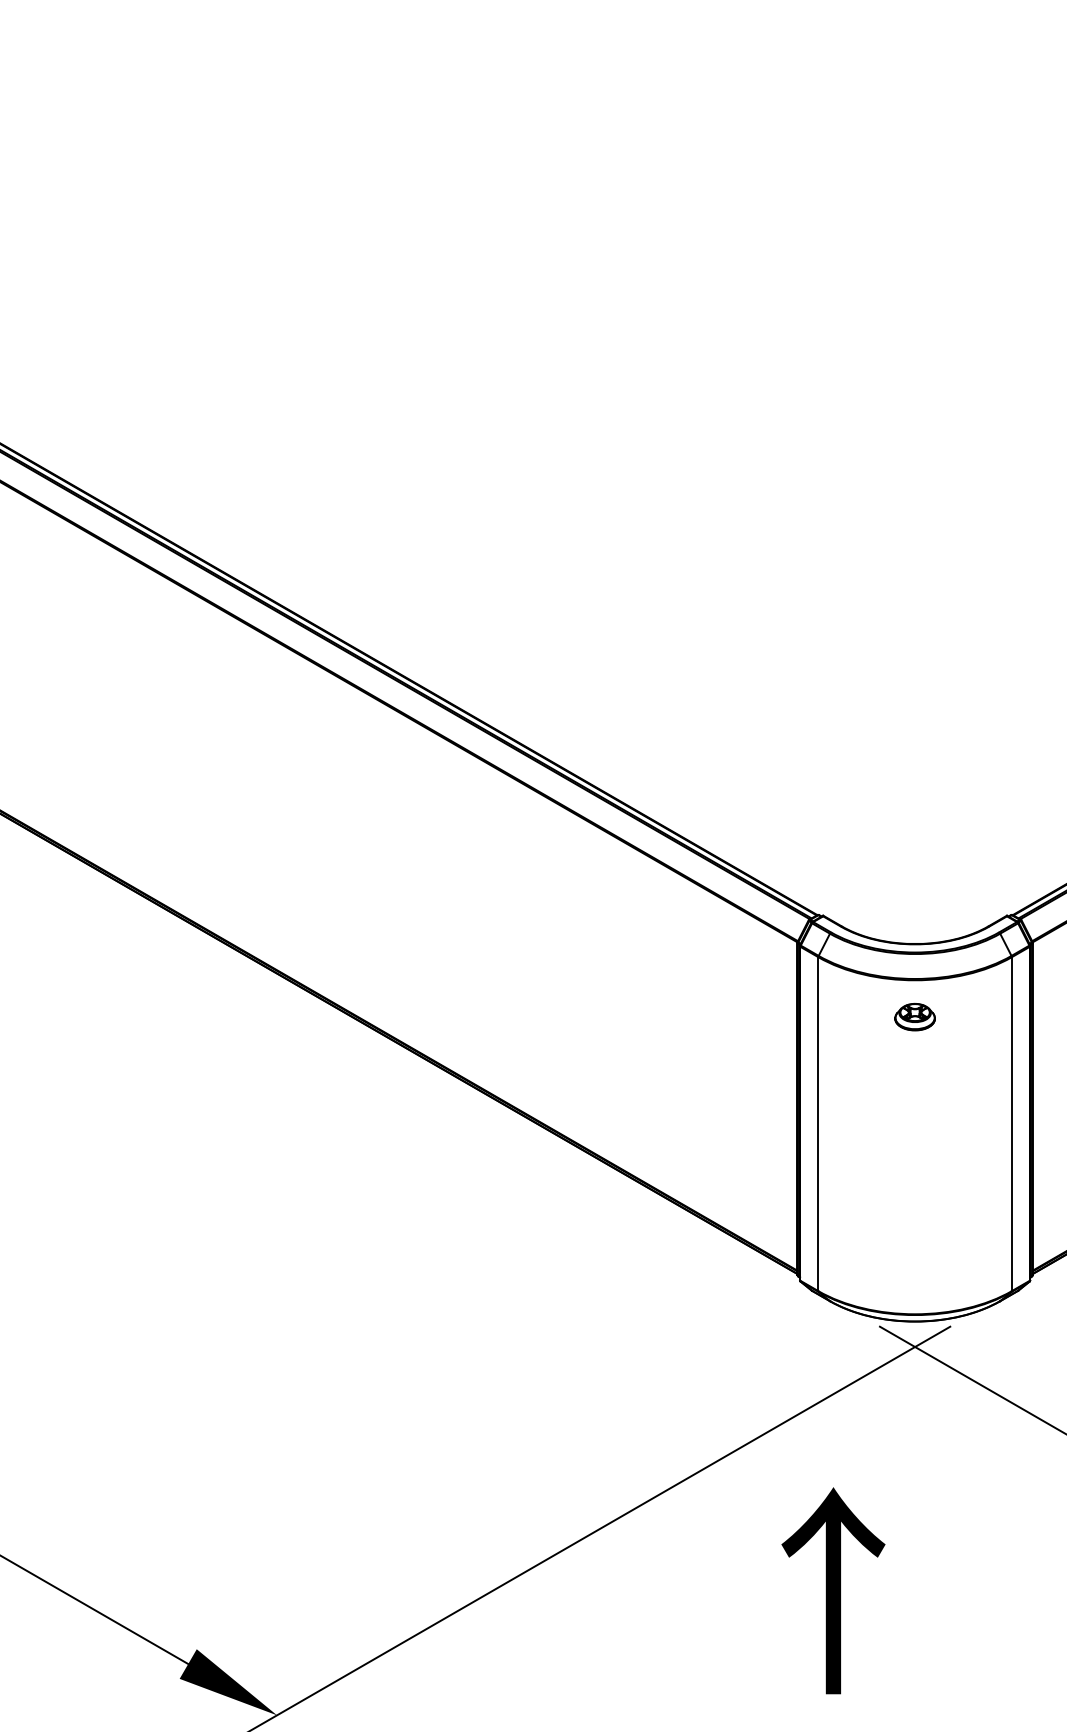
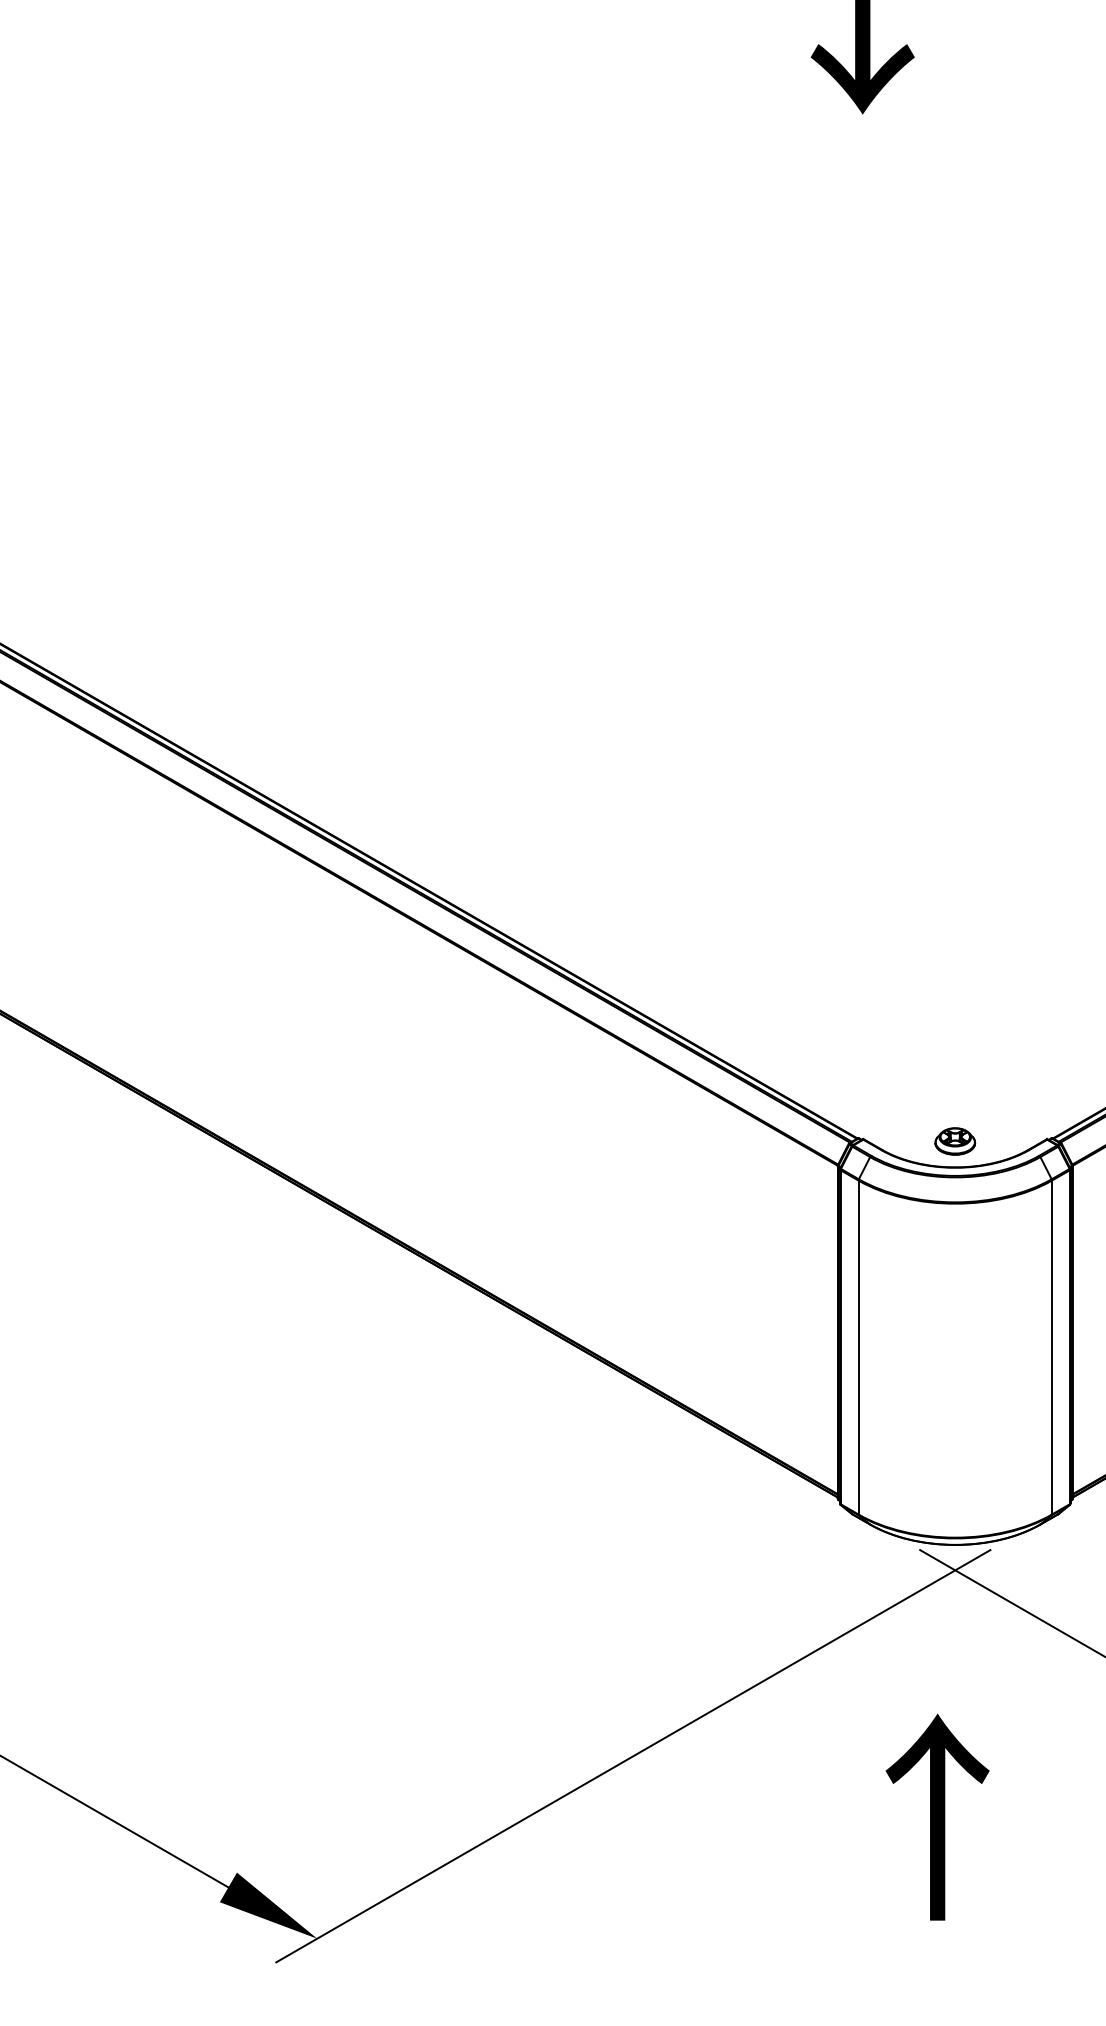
part: (915, 1017) -> (955, 1141), moved
text: (833, 1590) -> (937, 1816), moved

